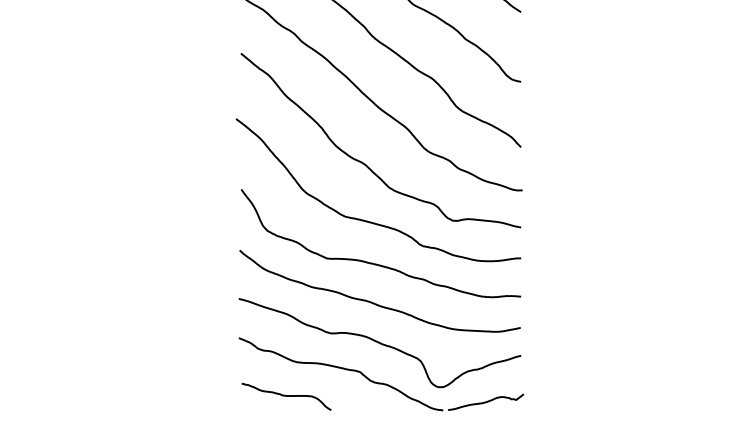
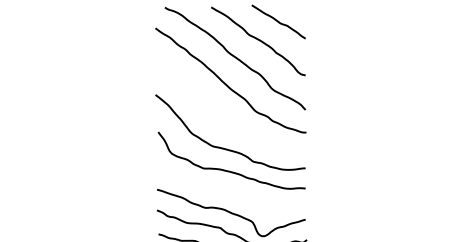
curve: (365, 161) -> (223, 117), removed
curve: (376, 302) -> (229, 191), removed

